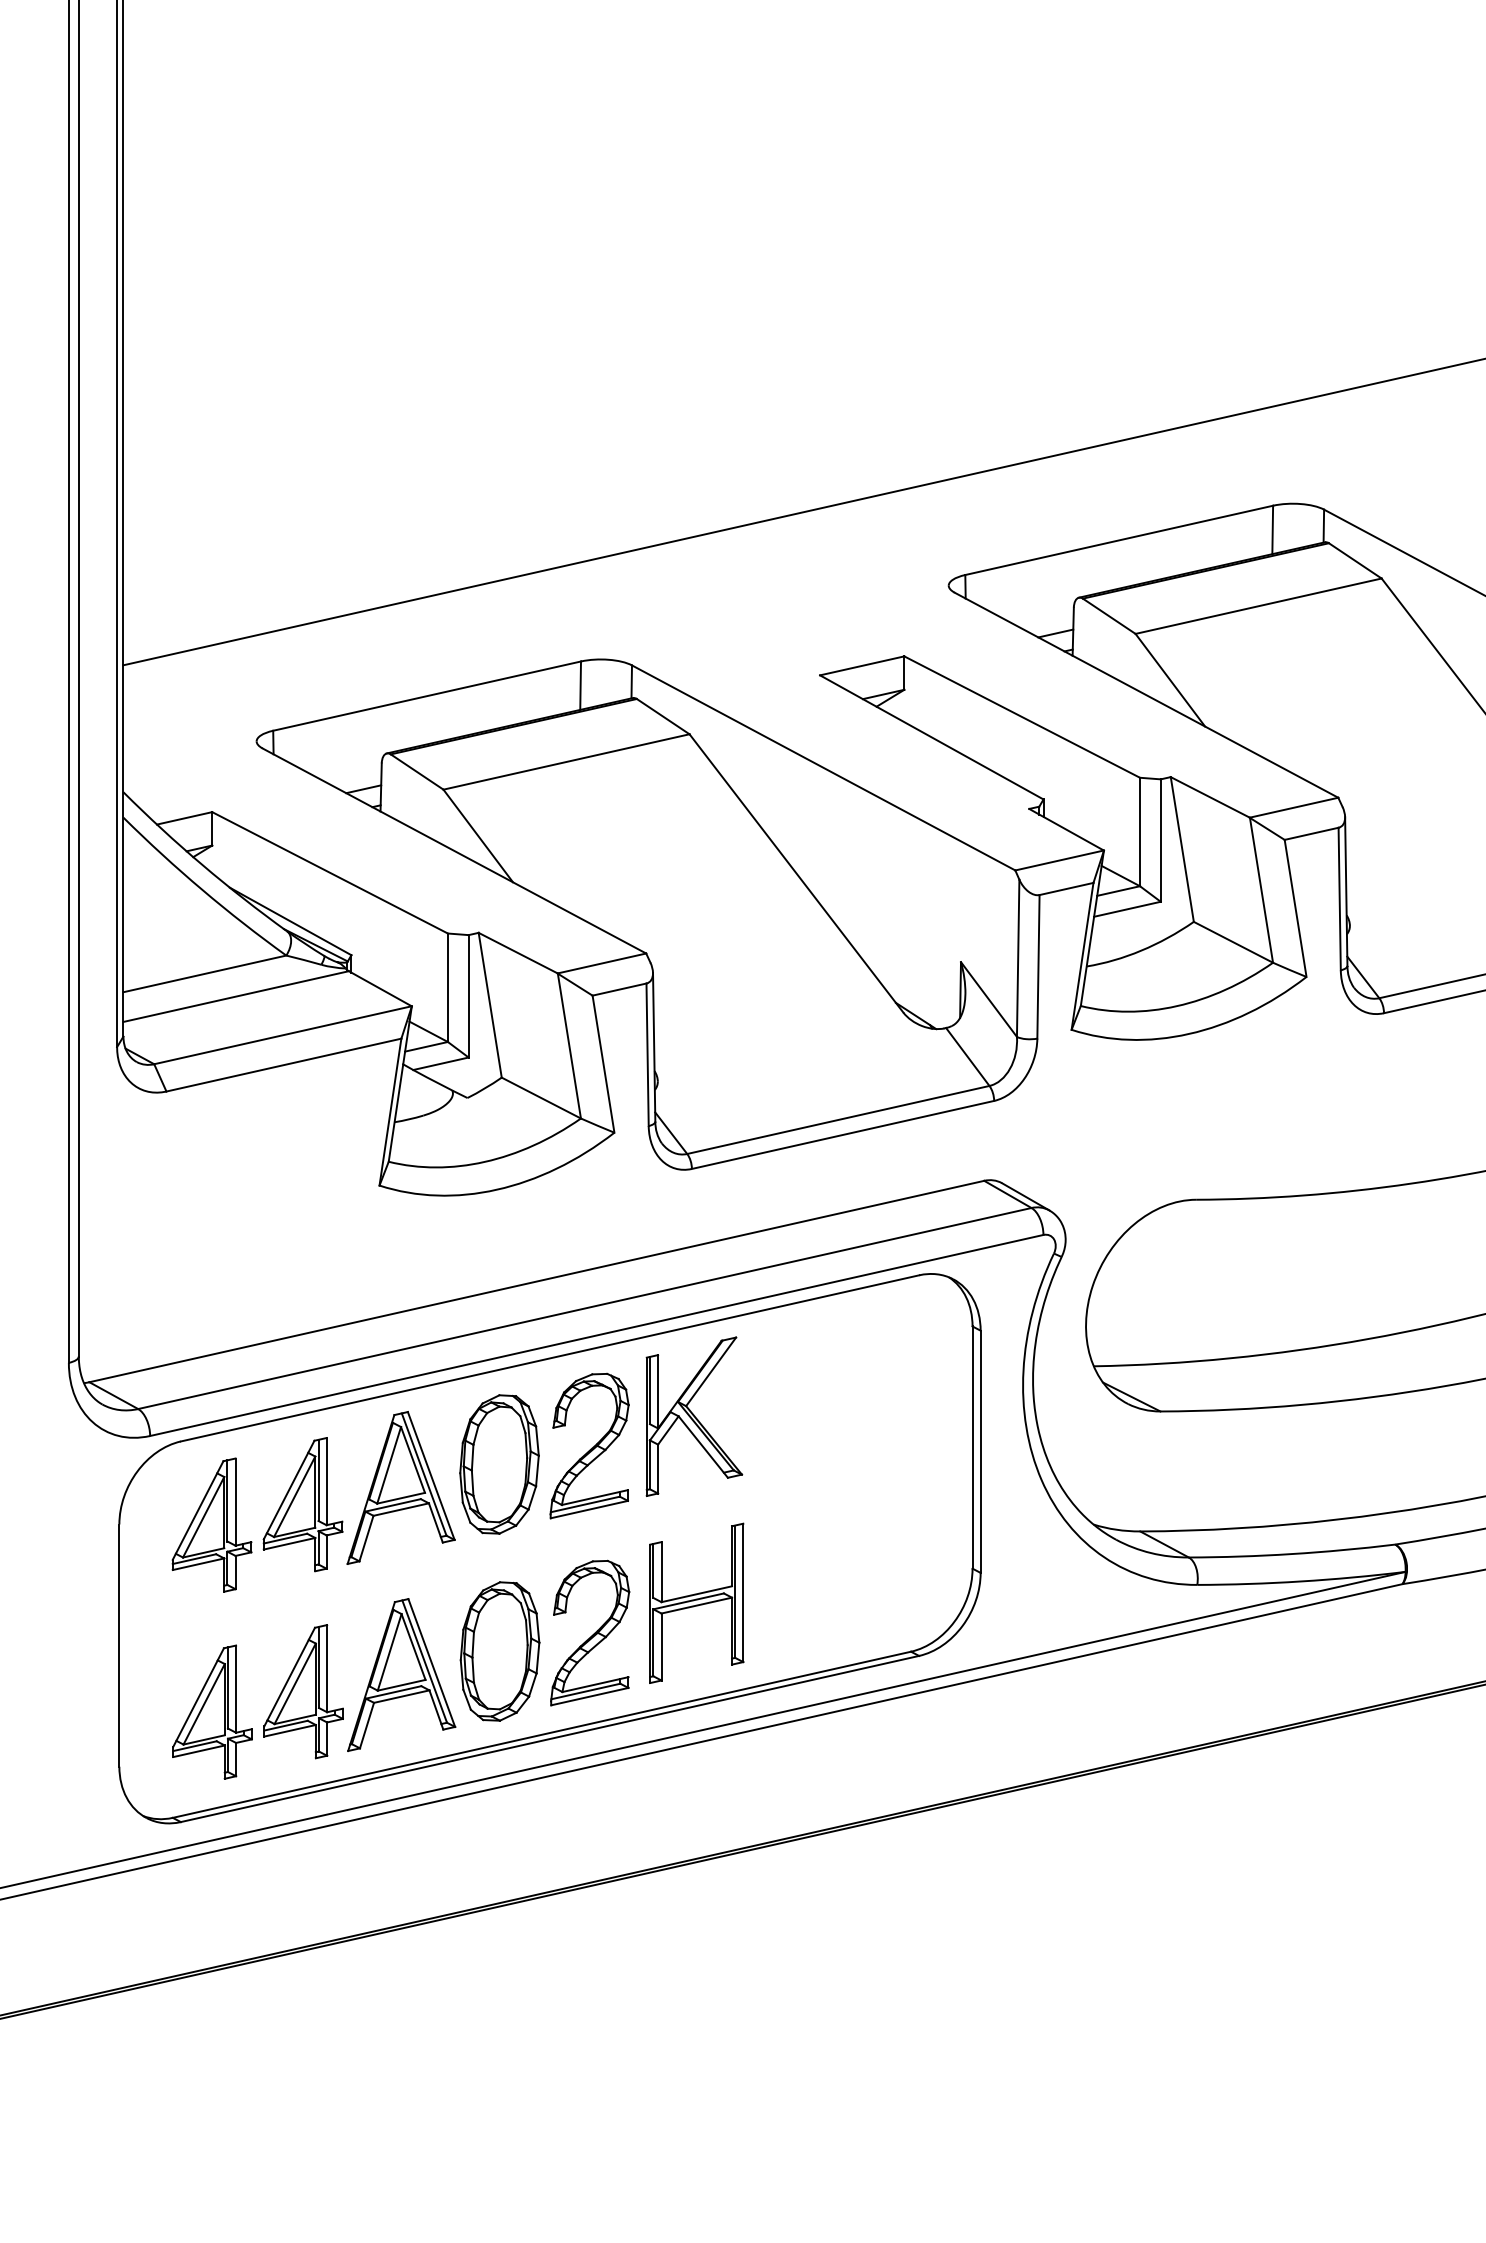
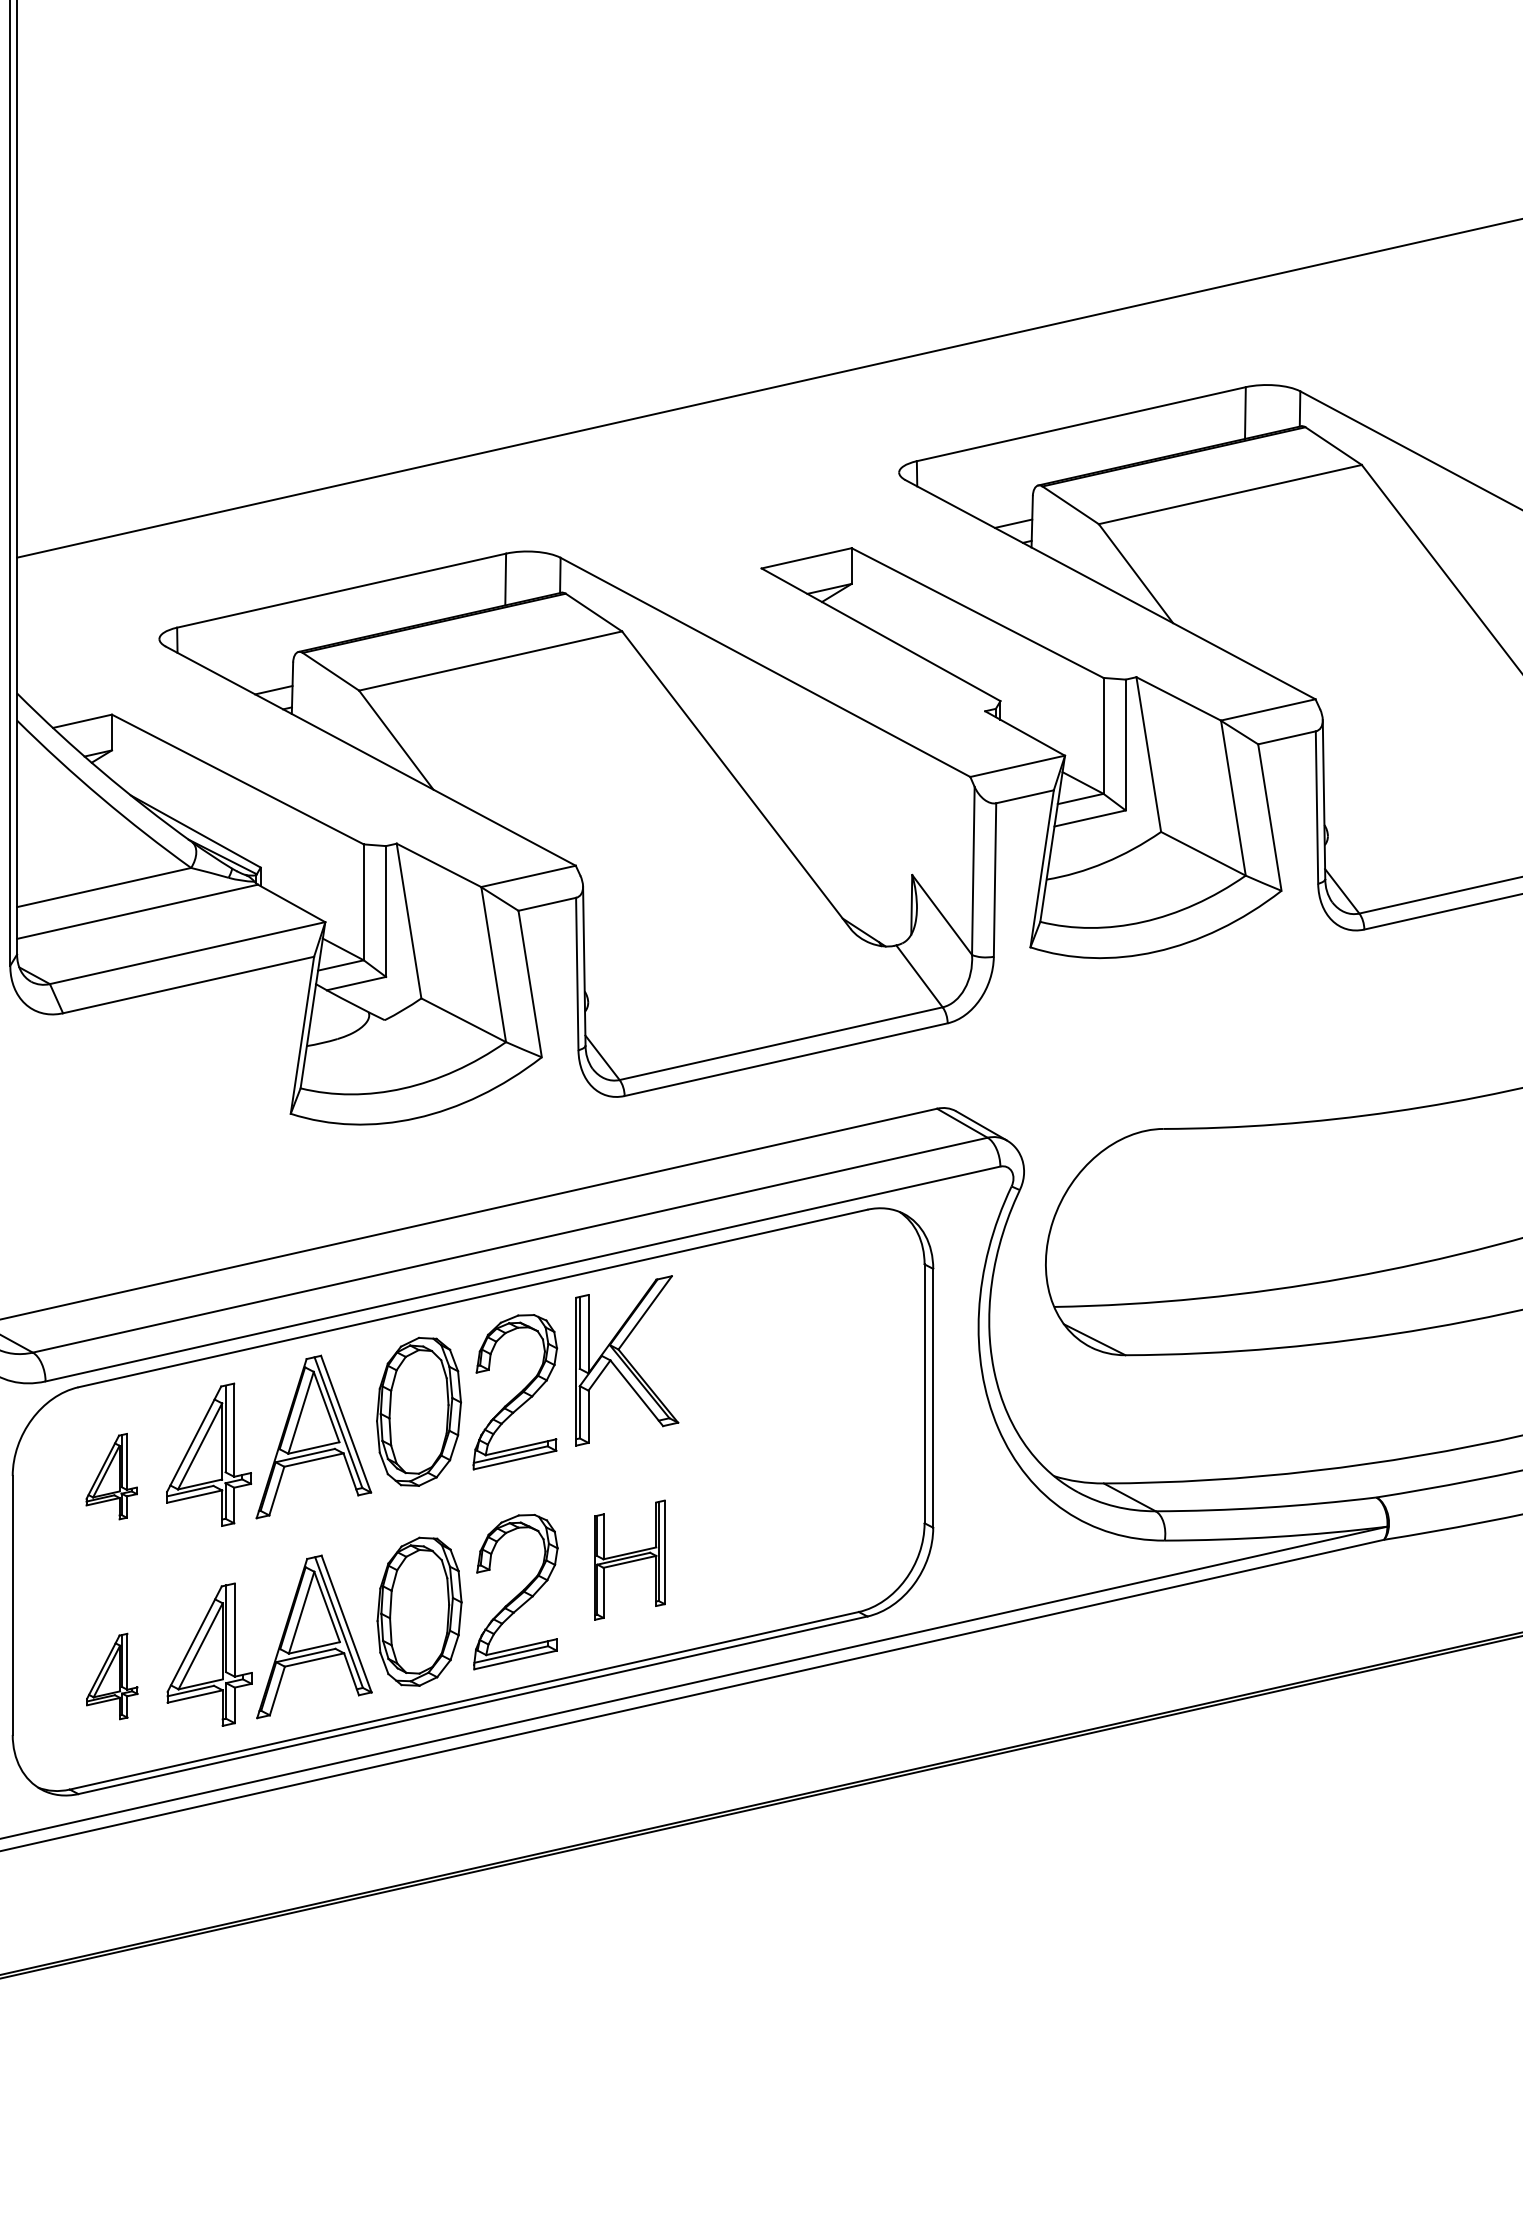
part: (211, 1524) -> (111, 1476), size x0.6
part: (696, 1602) -> (629, 1559), size x0.7
part: (212, 1711) -> (112, 1675), size x0.6

